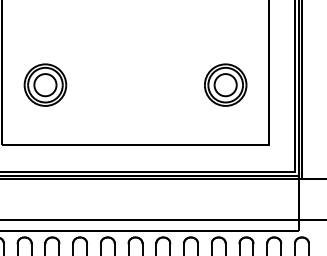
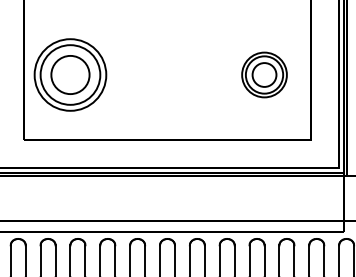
part: (45, 84) -> (70, 74), size x1.6

